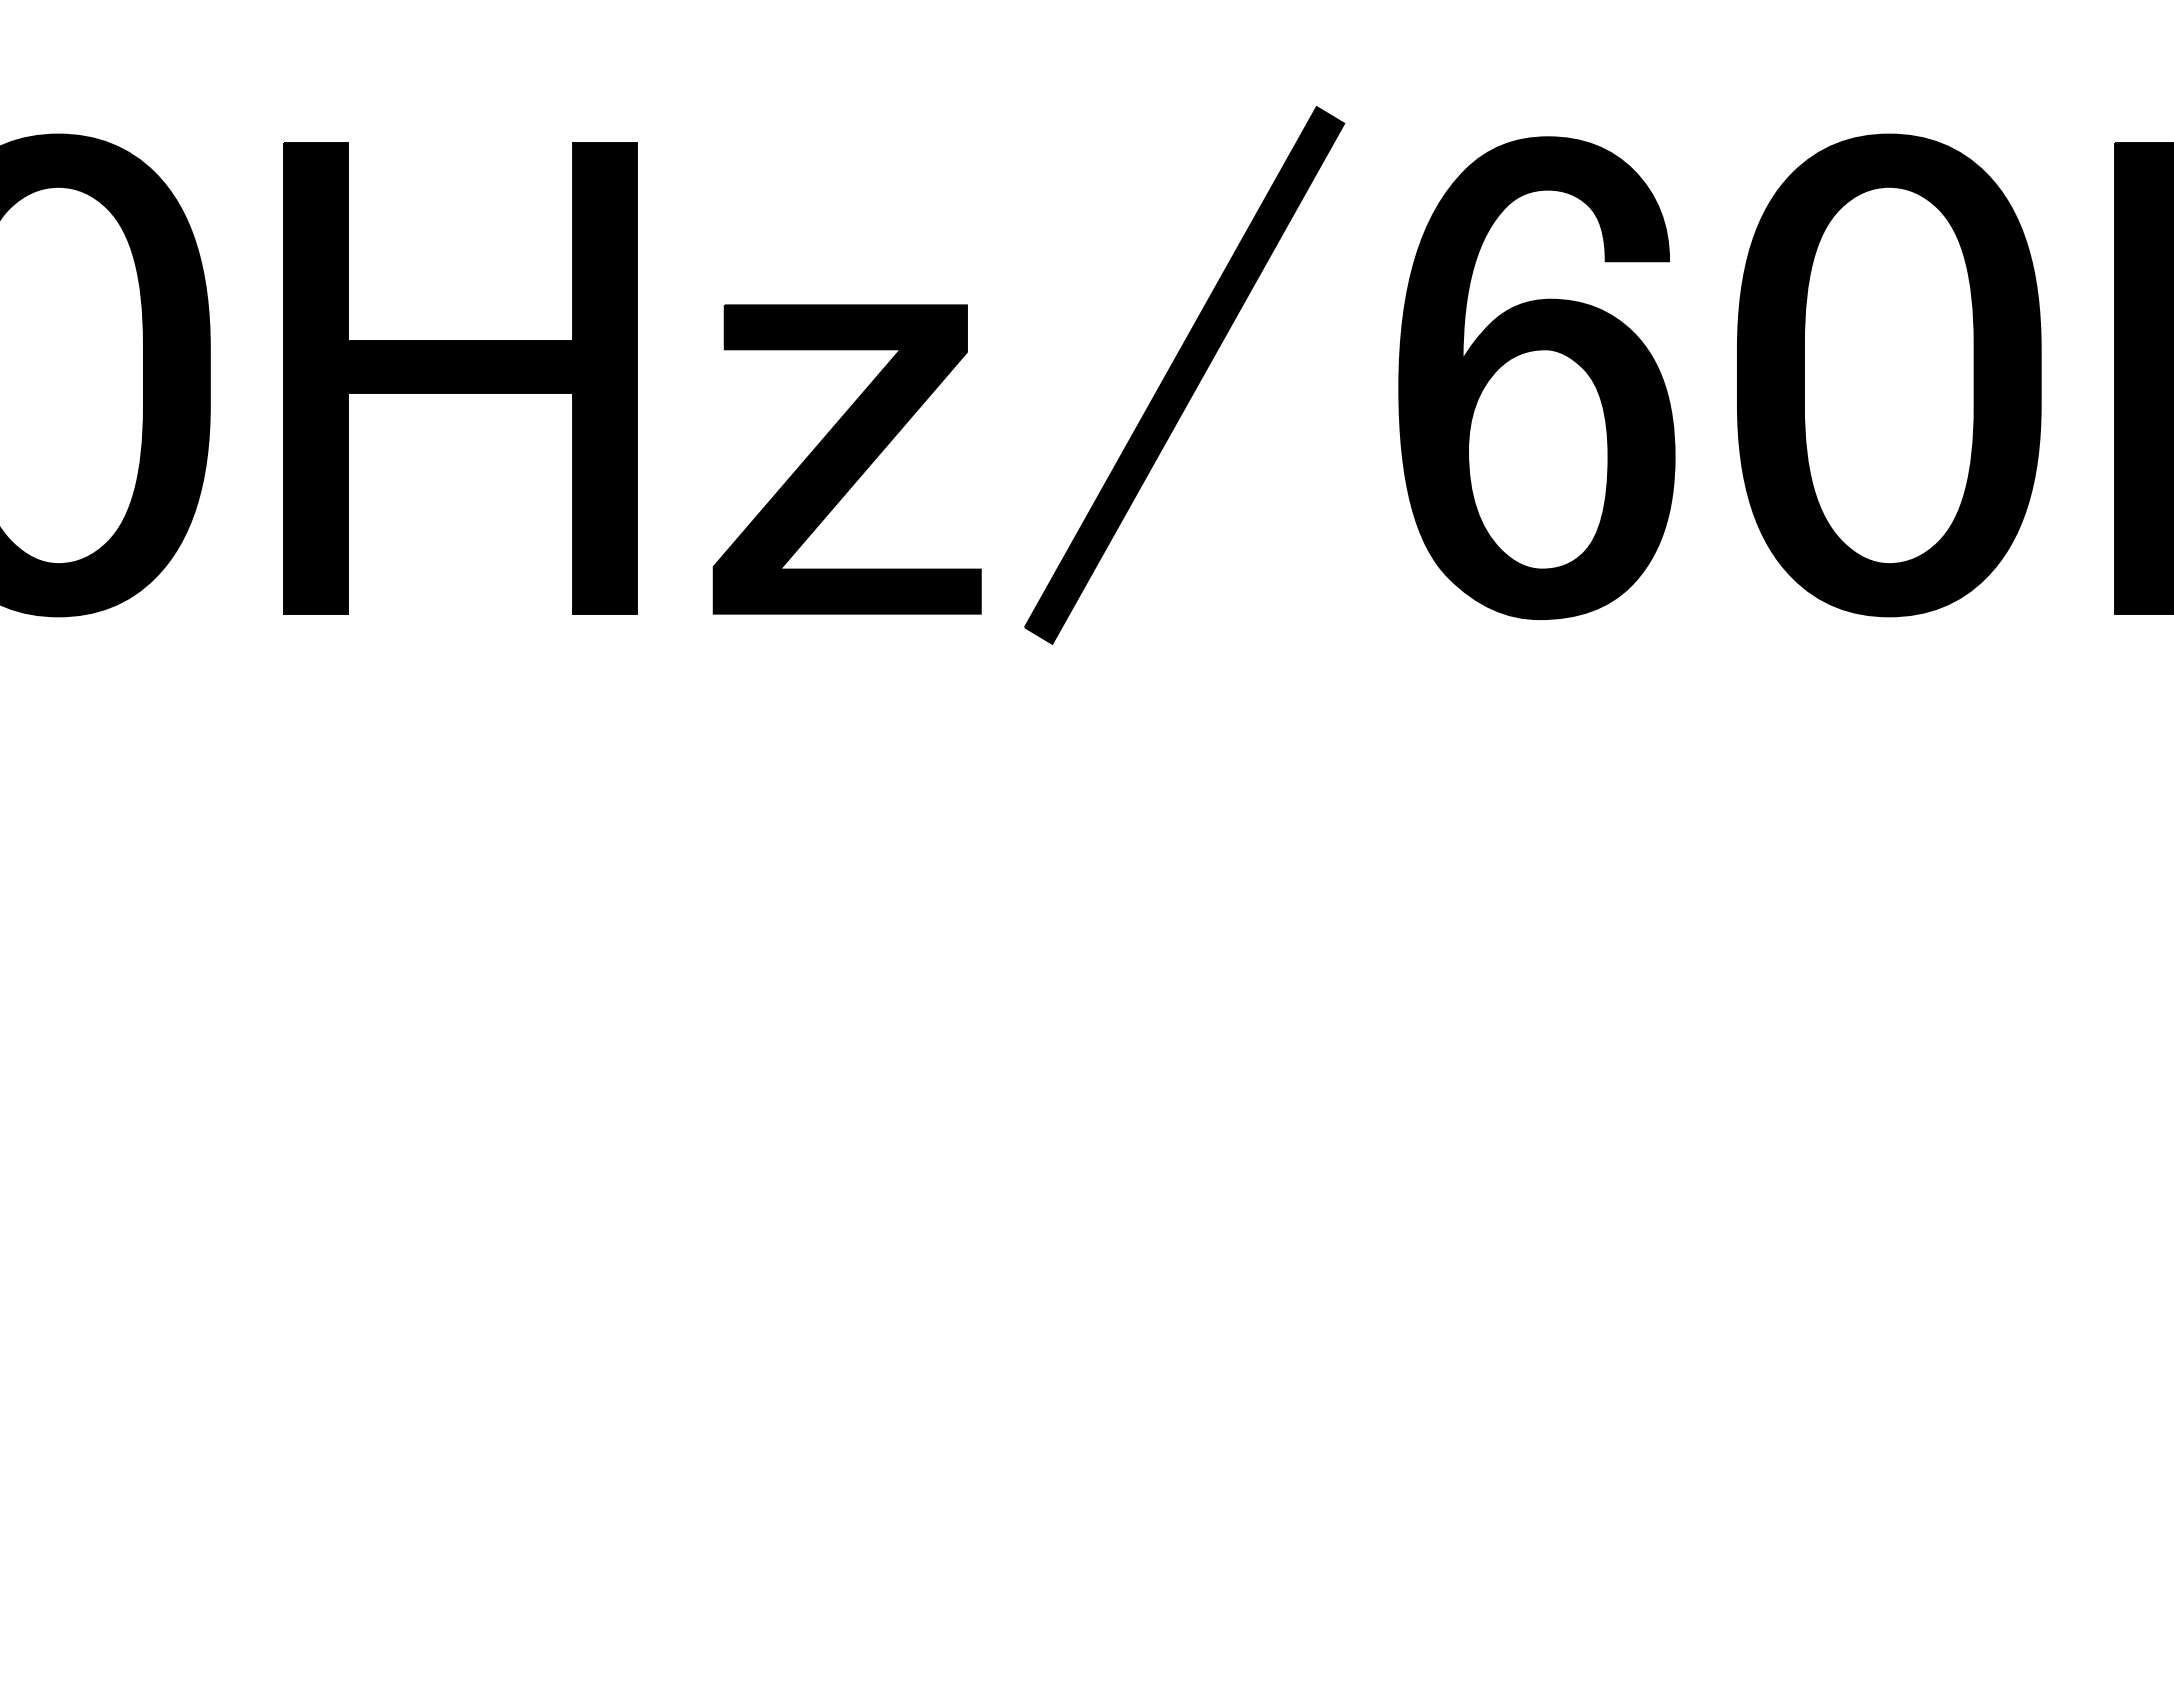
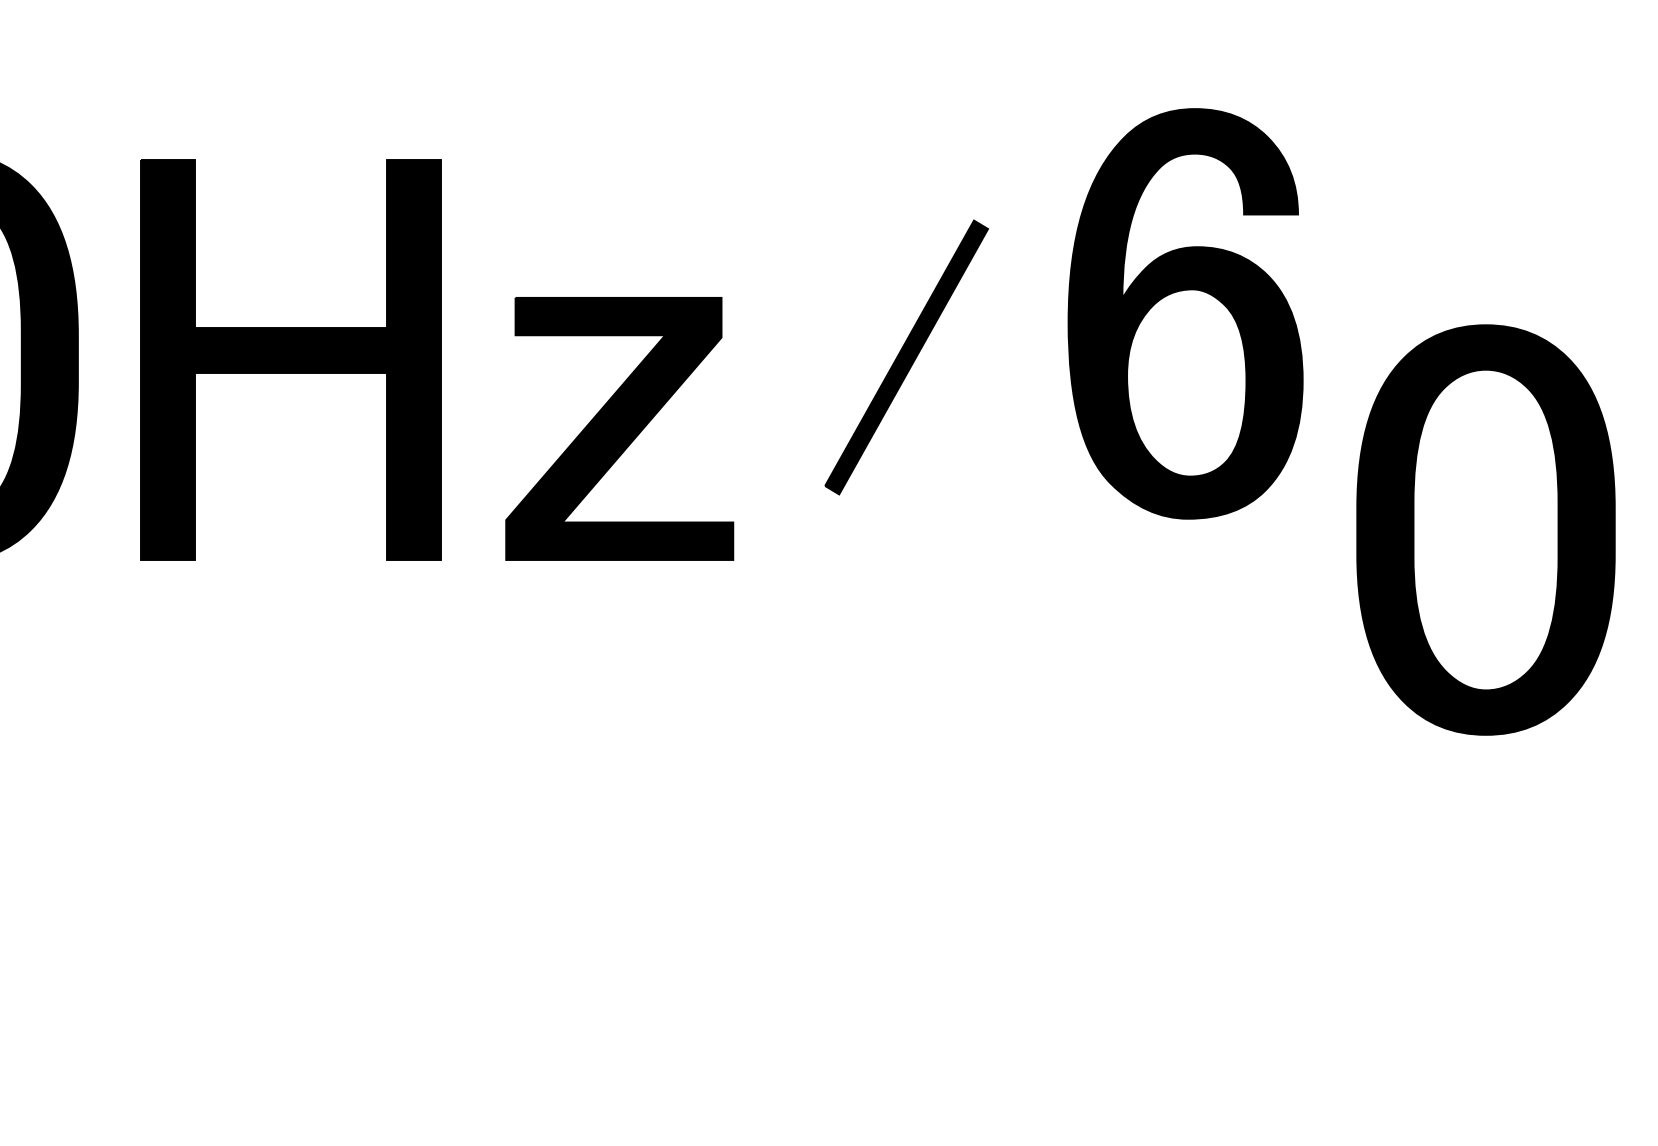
part: (1184, 375) -> (906, 357), size x0.6
part: (1889, 375) -> (1486, 530), moved
part: (1536, 378) -> (1185, 314), moved

